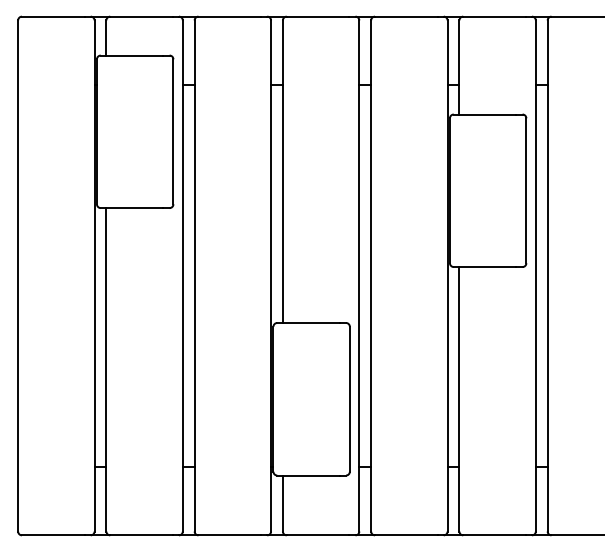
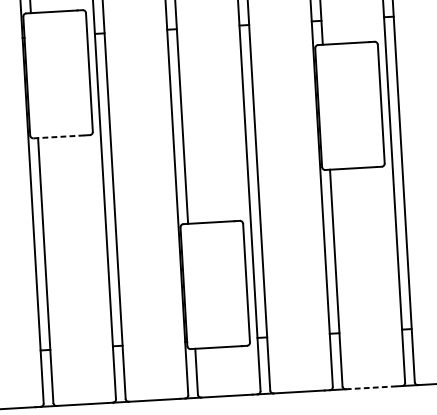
line: (132, 208) -> (59, 137), solid -> dashed
line: (495, 535) -> (372, 387), solid -> dashed

